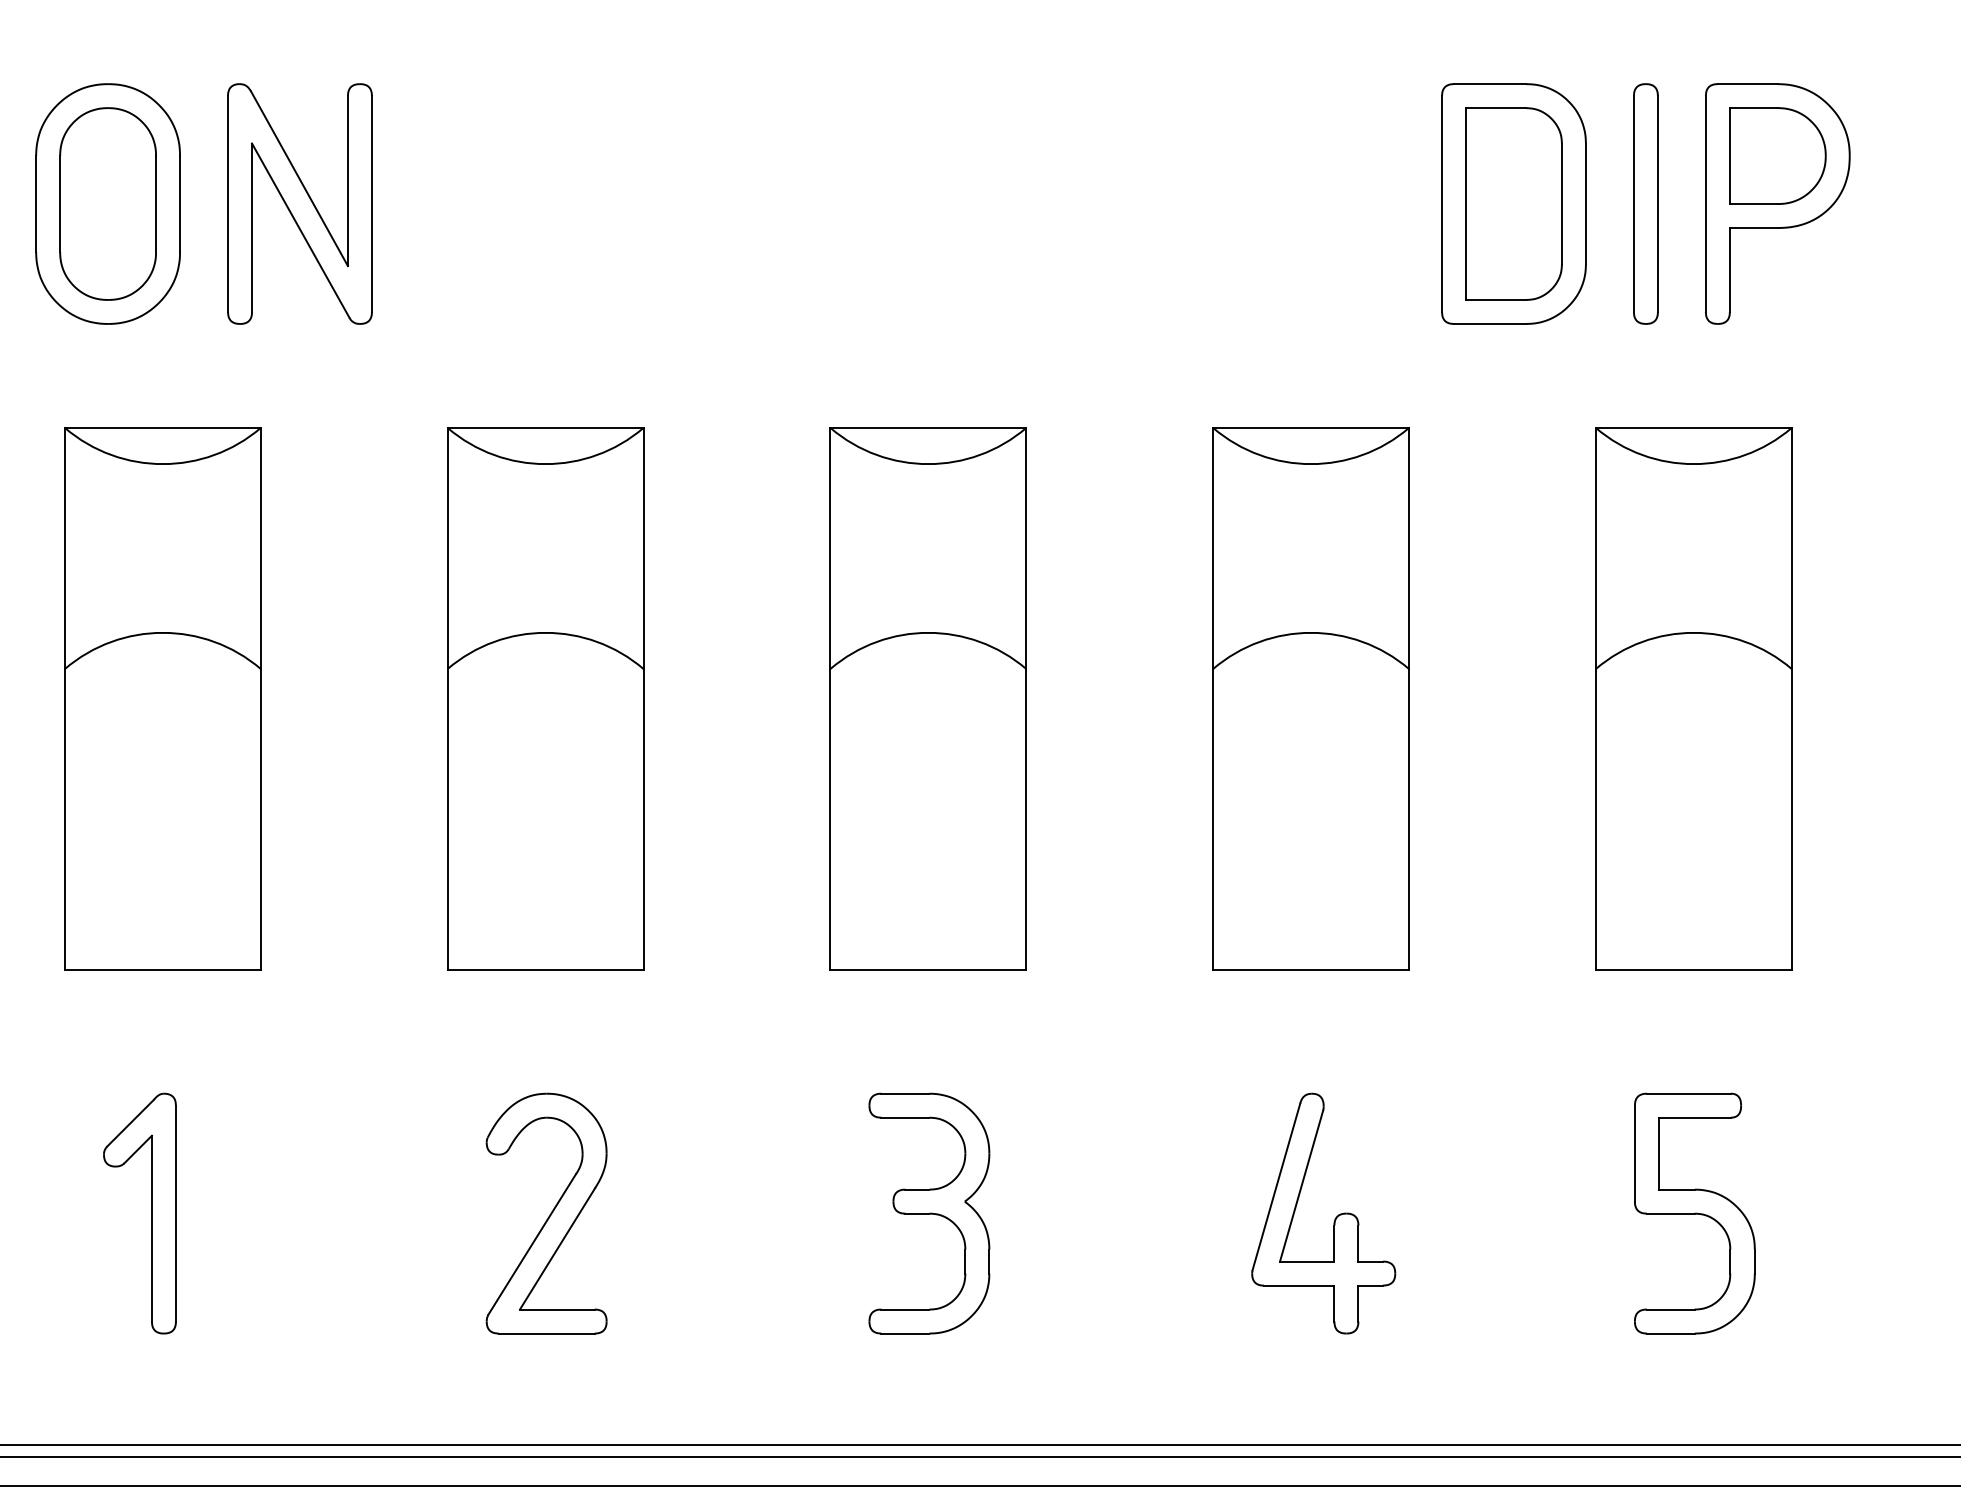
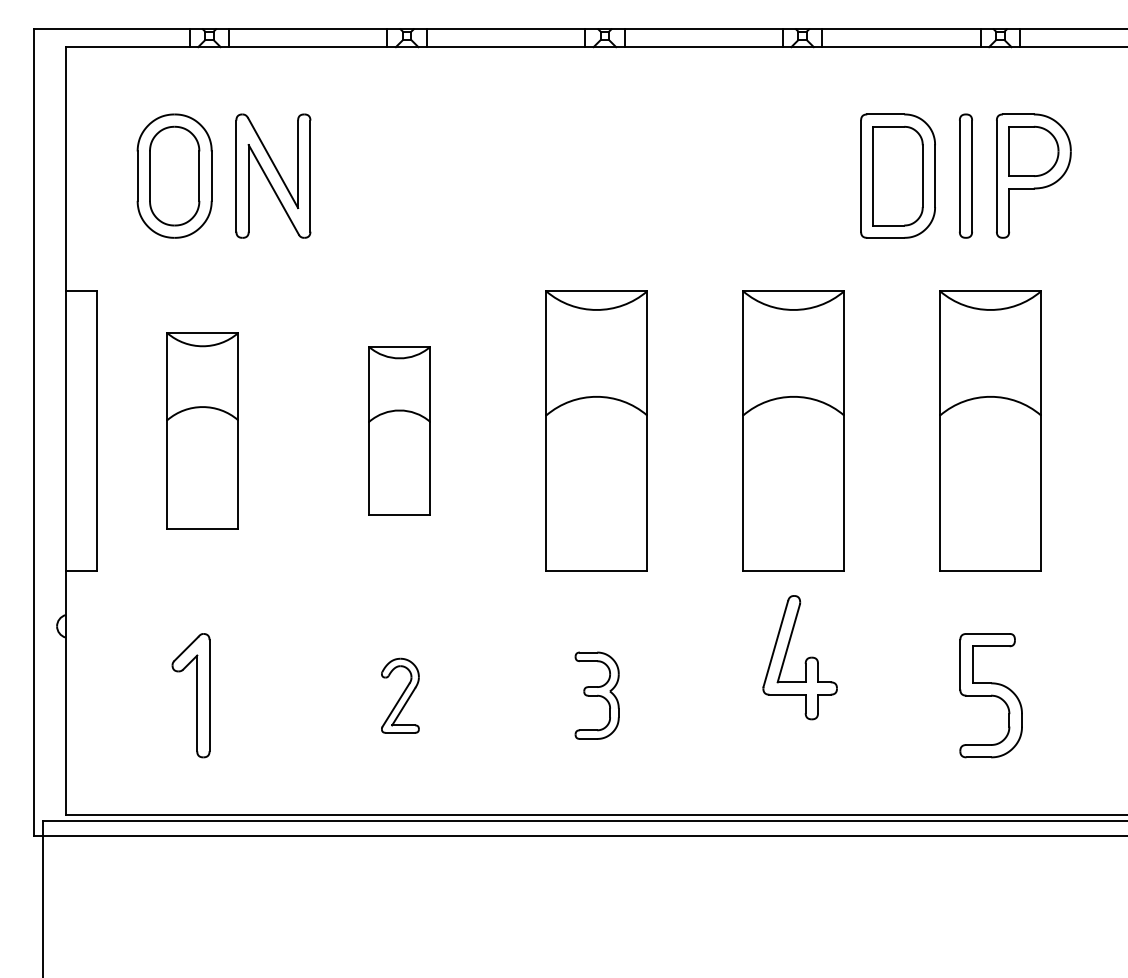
part: (162, 698) -> (202, 430), size x0.7
part: (545, 698) -> (399, 430), size x0.6
part: (546, 1213) -> (400, 695), size x0.6
part: (927, 1213) -> (596, 695), size x0.7
part: (1334, 1217) -> (805, 659), moved

